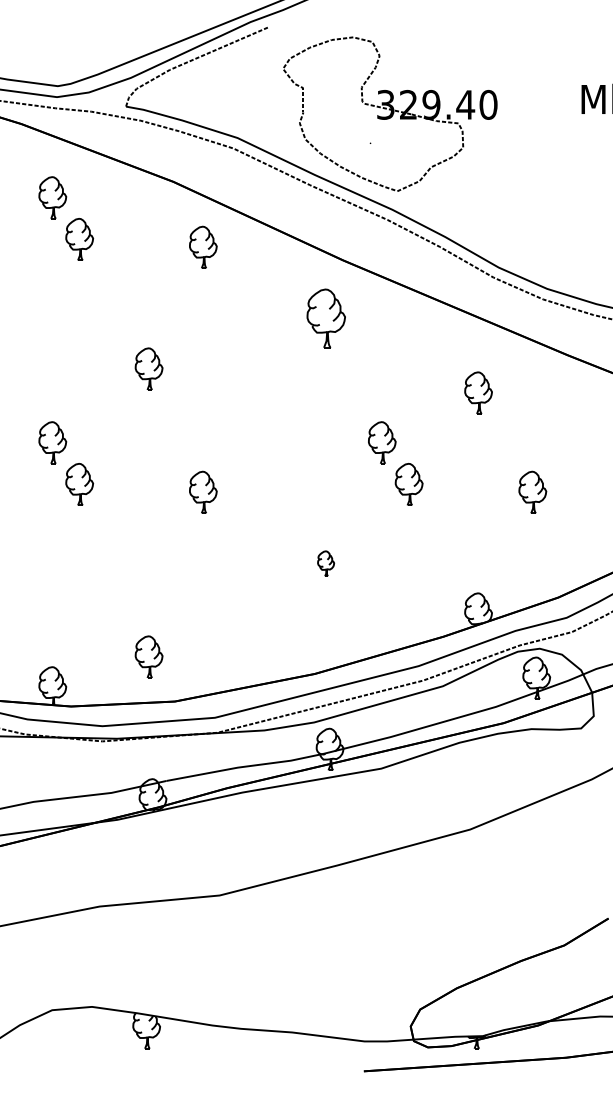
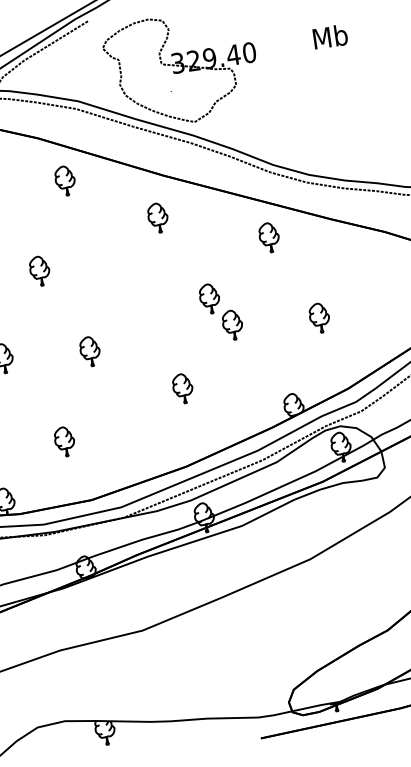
part: (325, 318) -> (157, 218), size x0.71
part: (478, 392) -> (269, 237), moved
part: (325, 563) -> (182, 388), size x1.67
part: (148, 656) -> (64, 441), moved

